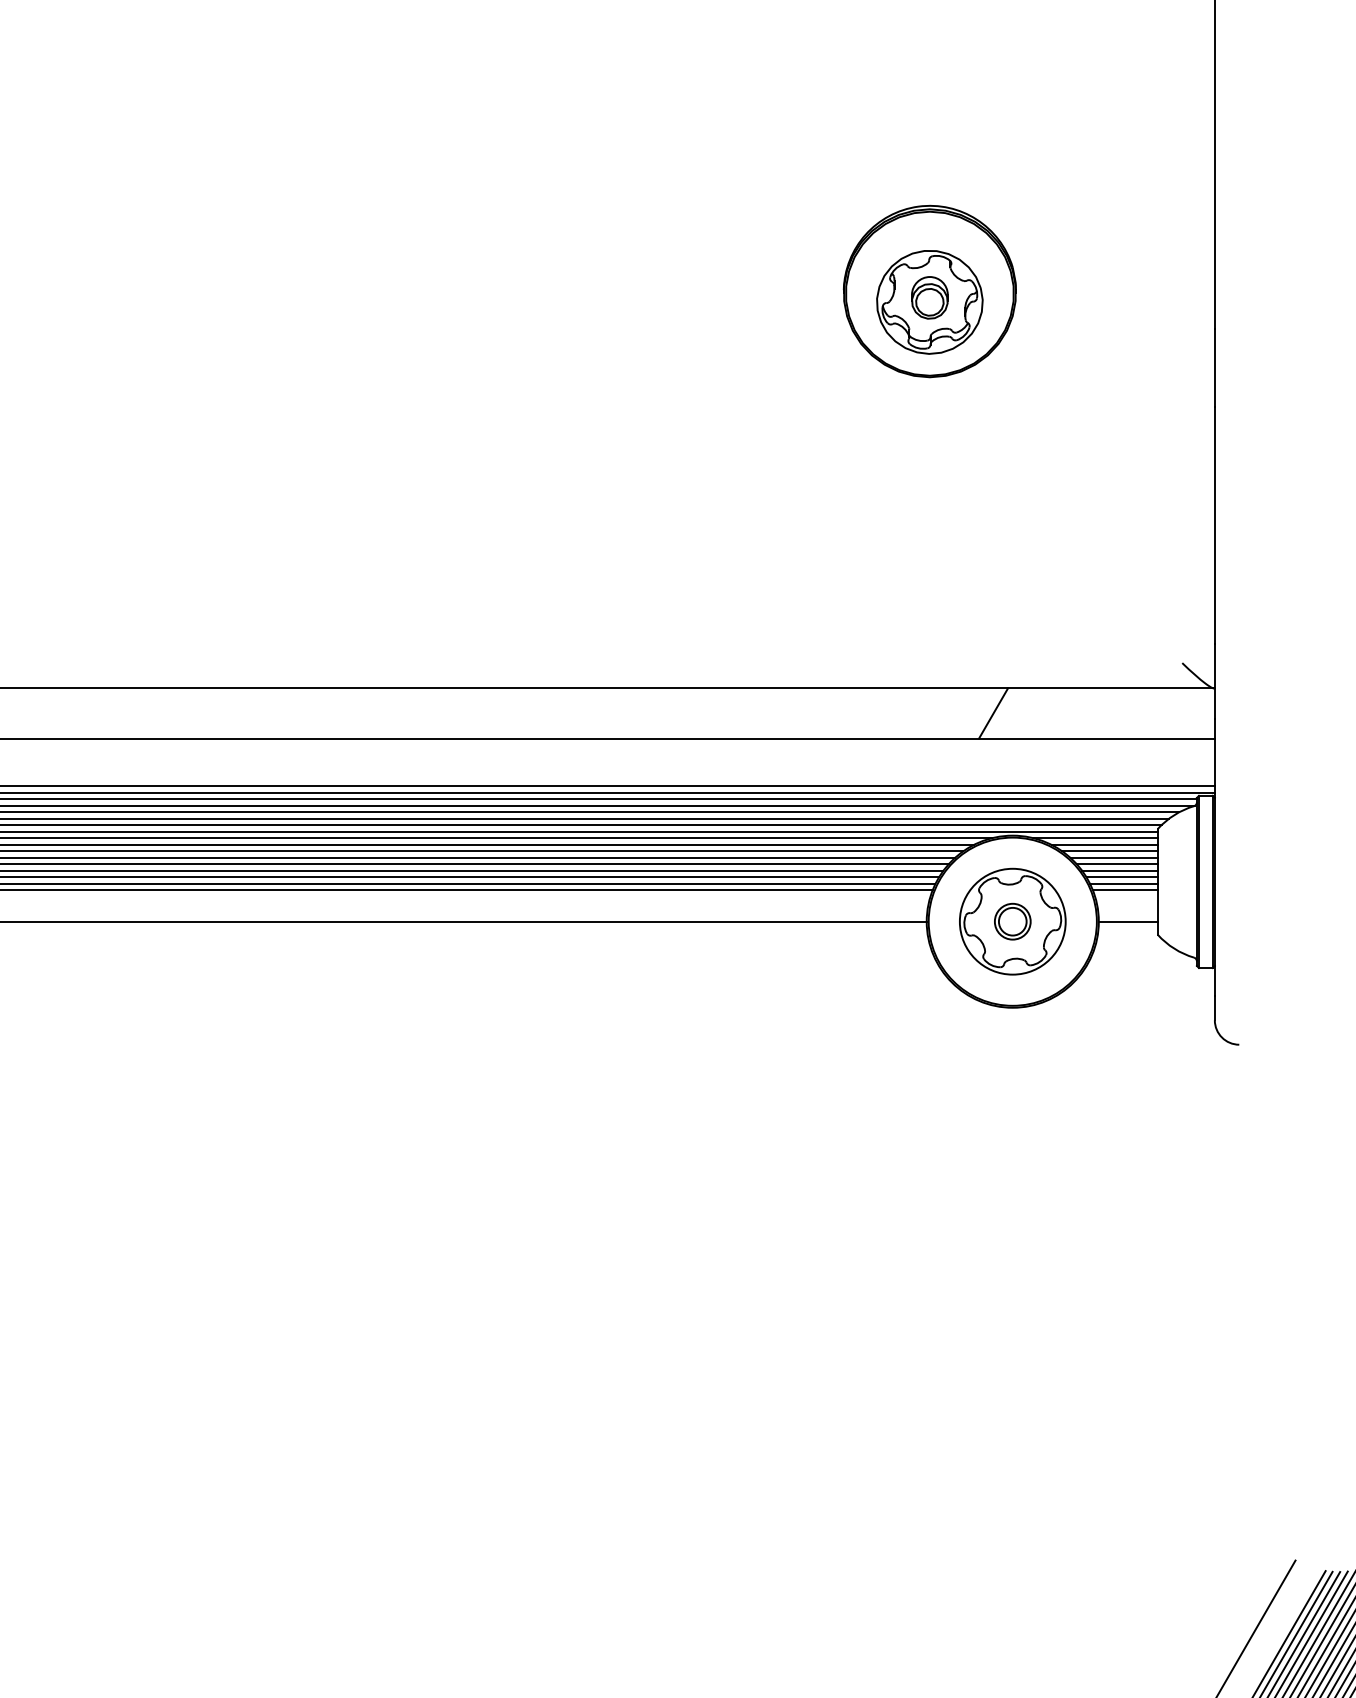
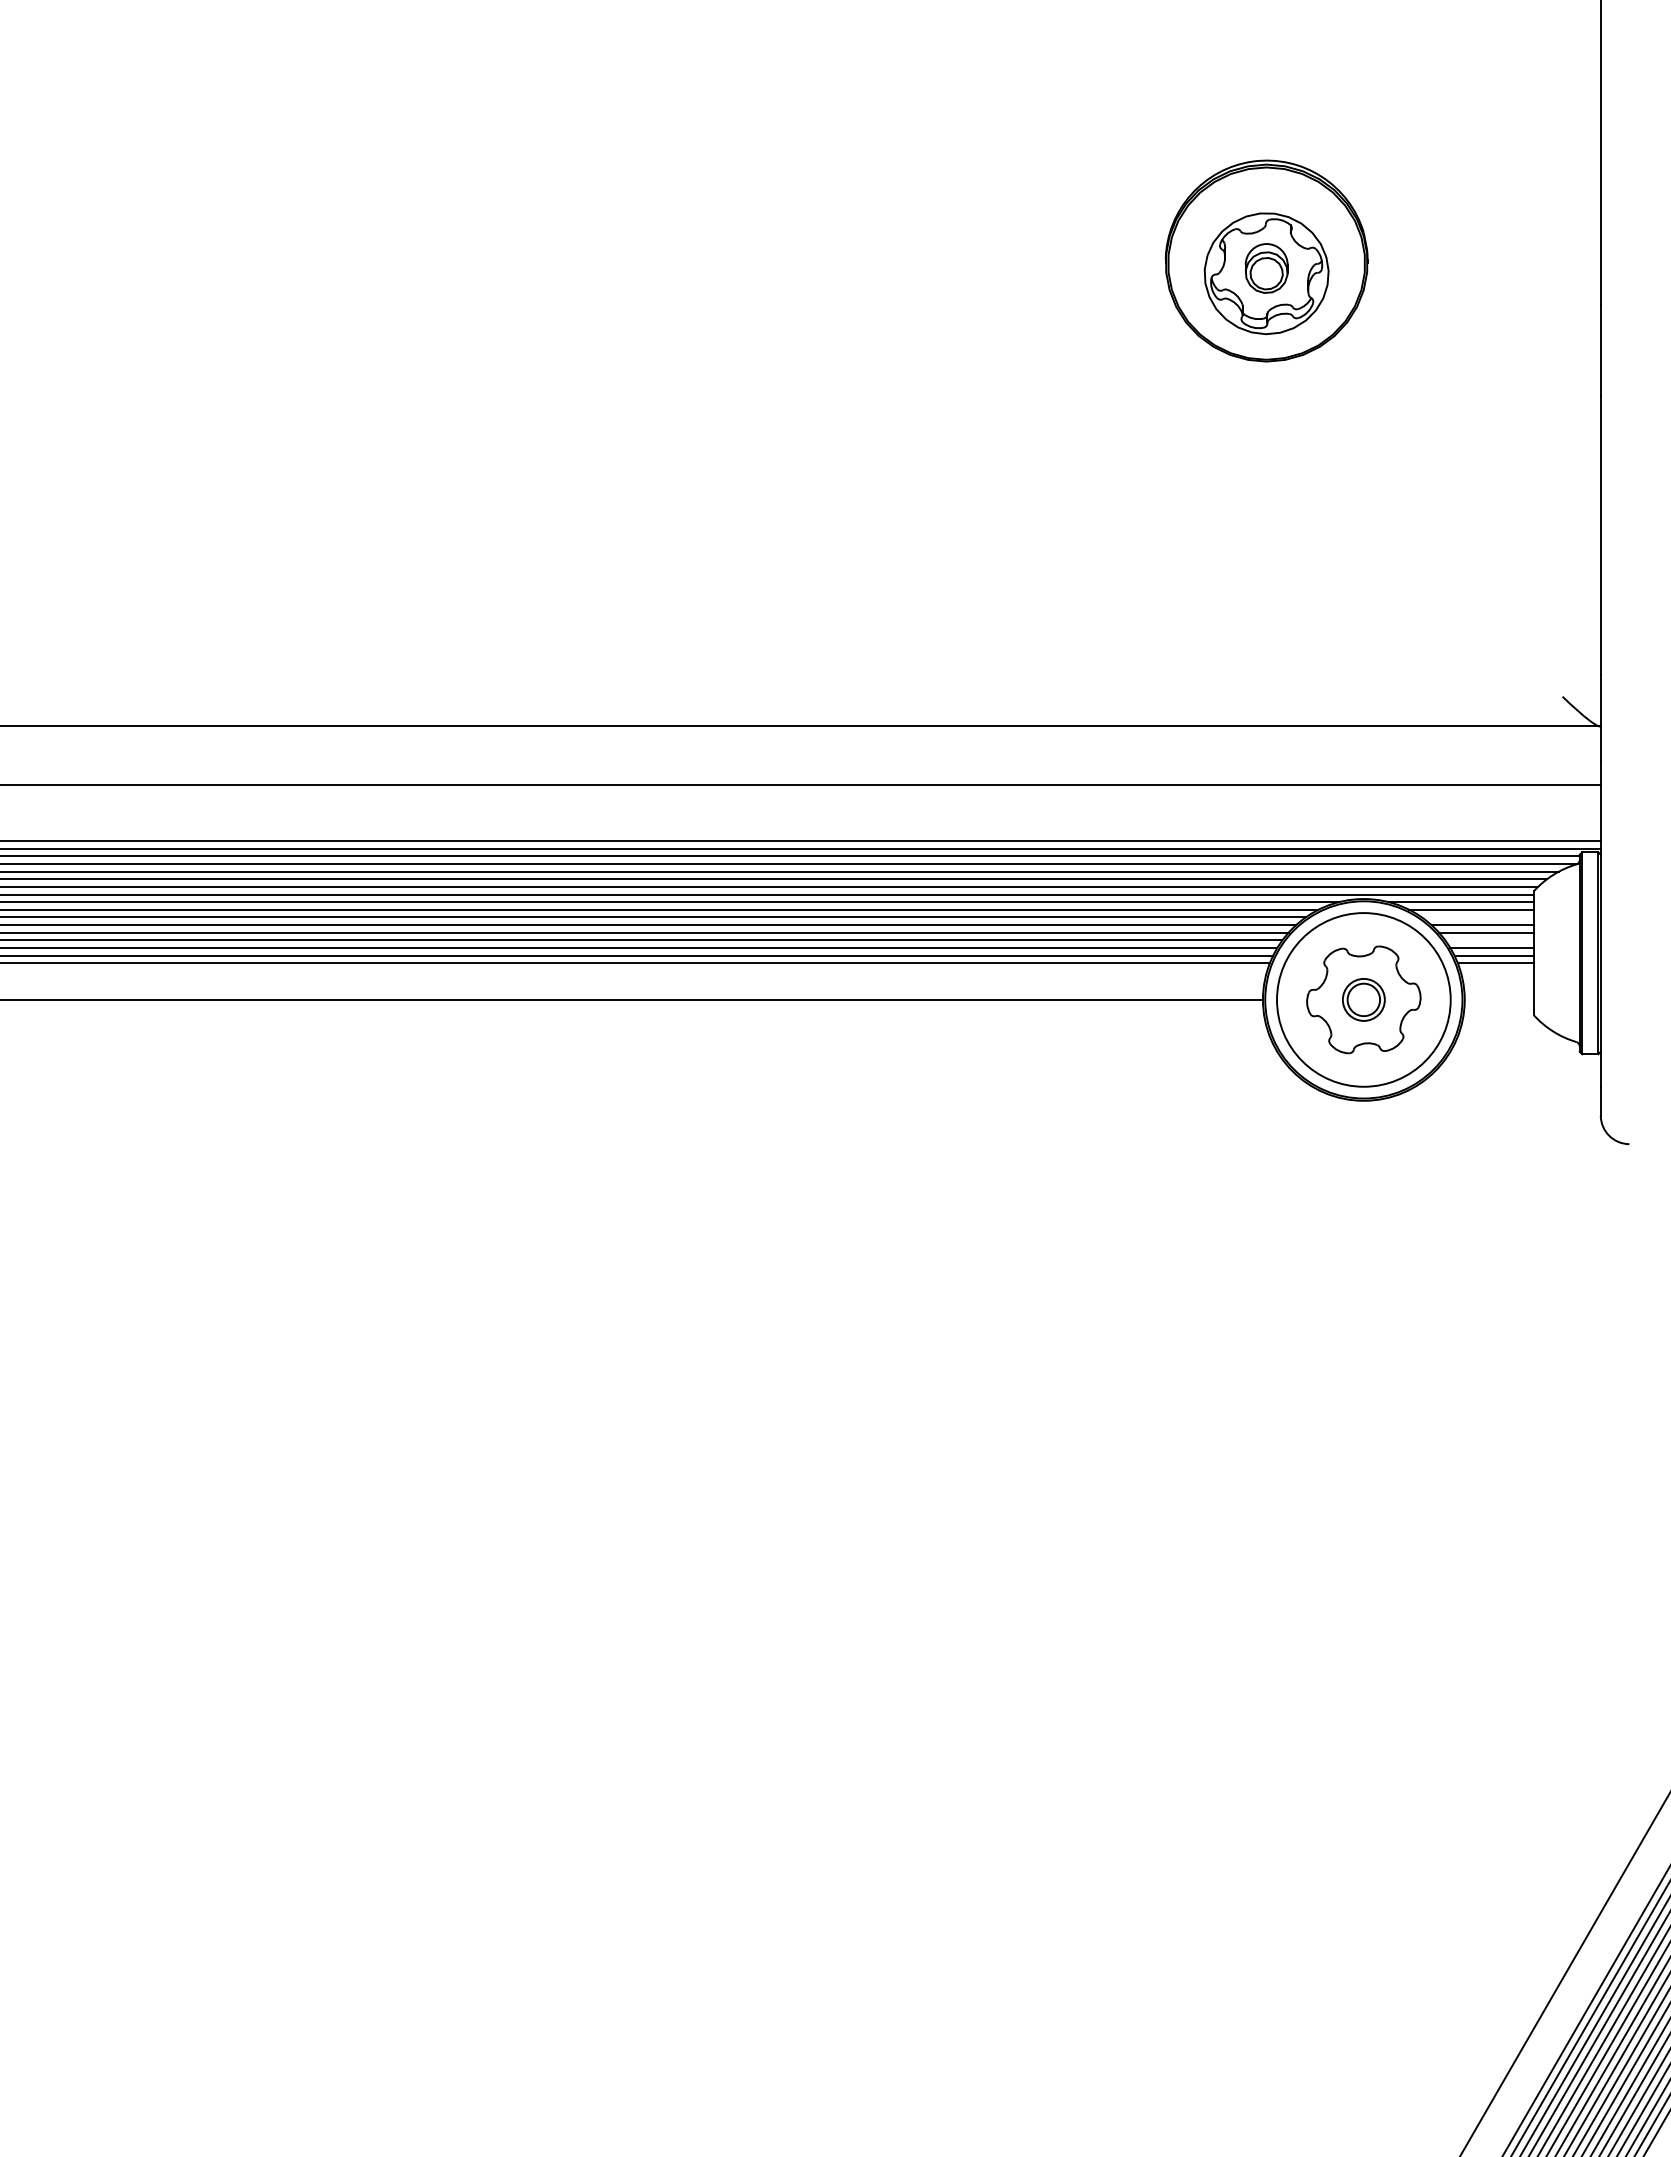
line: (993, 713) -> (1341, 755), removed
line: (1109, 851) -> (1477, 917), removed
line: (1119, 871) -> (1489, 940), removed
circle: (1012, 921) -> (1363, 999), size x1.4
line: (1127, 921) -> (1498, 999), removed

